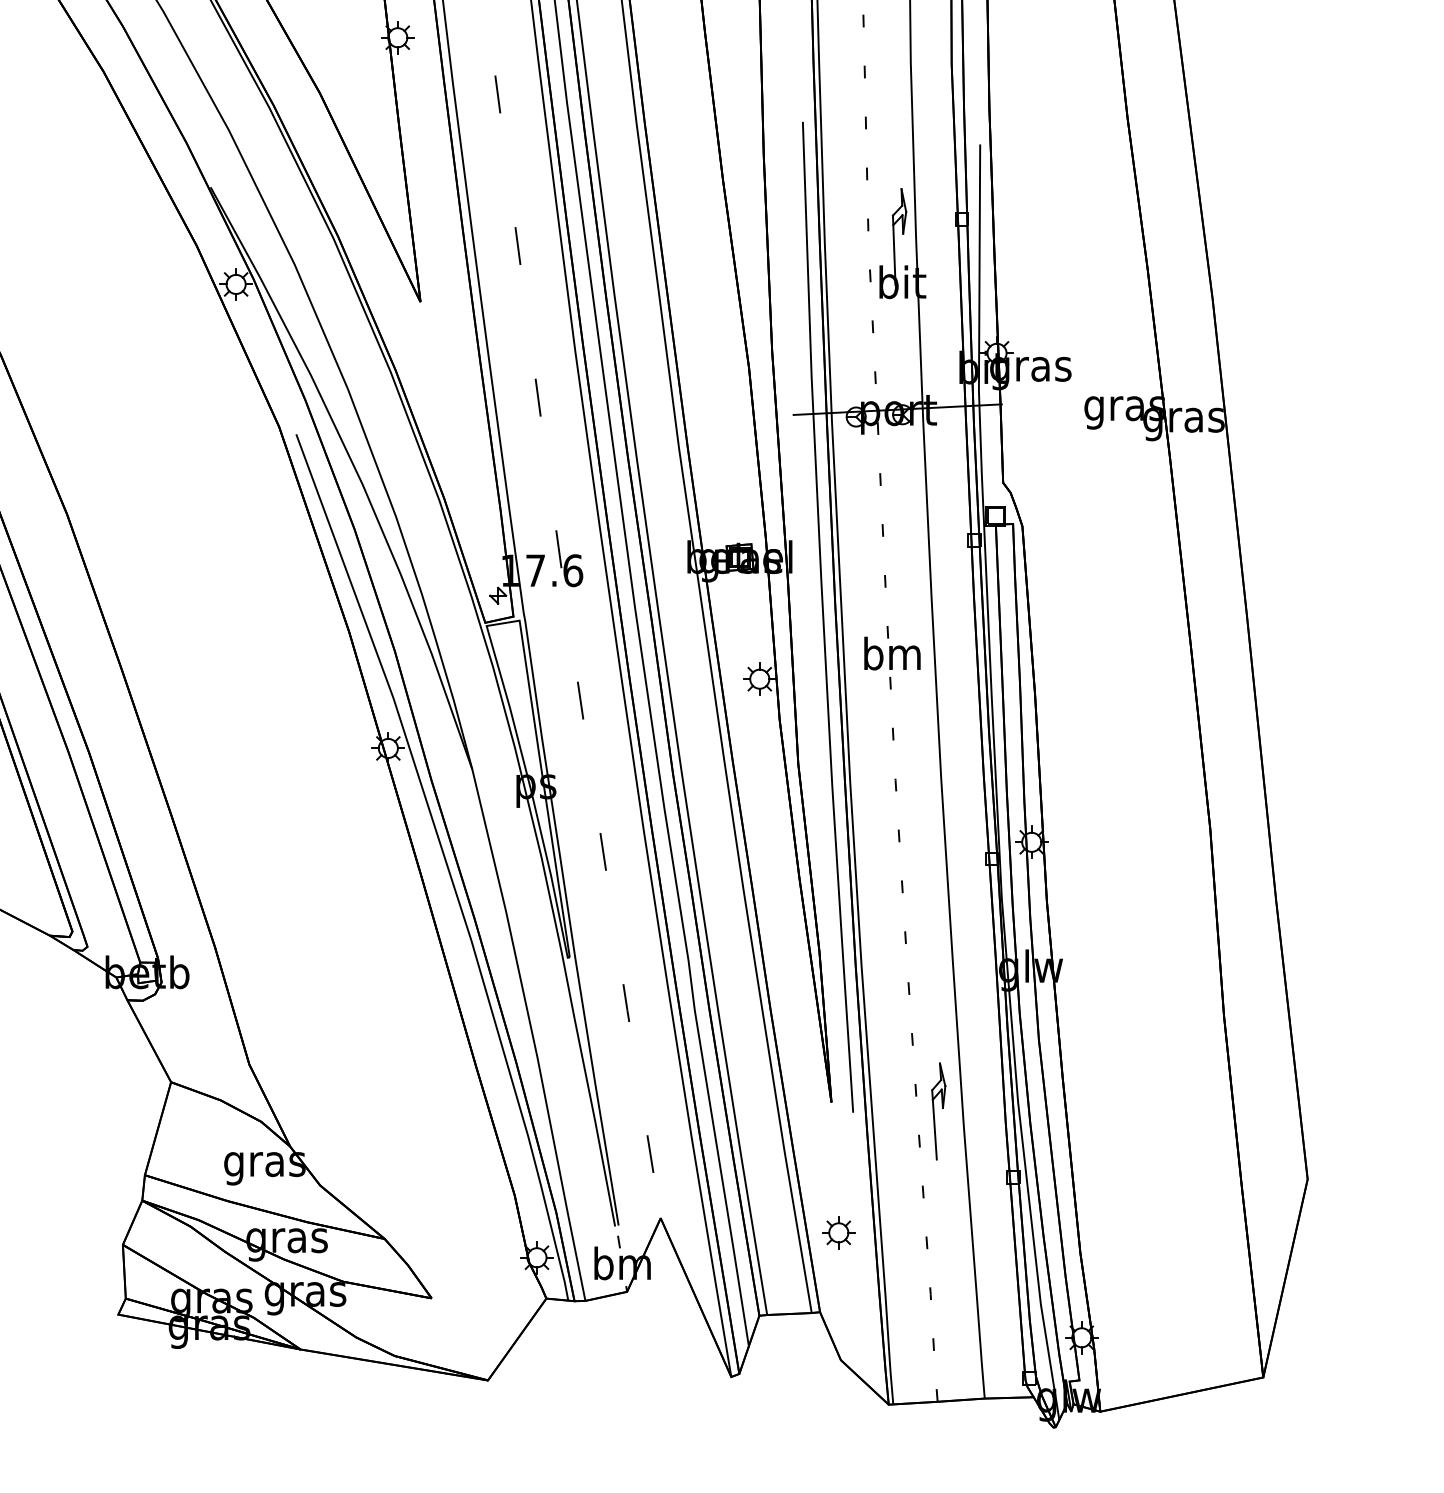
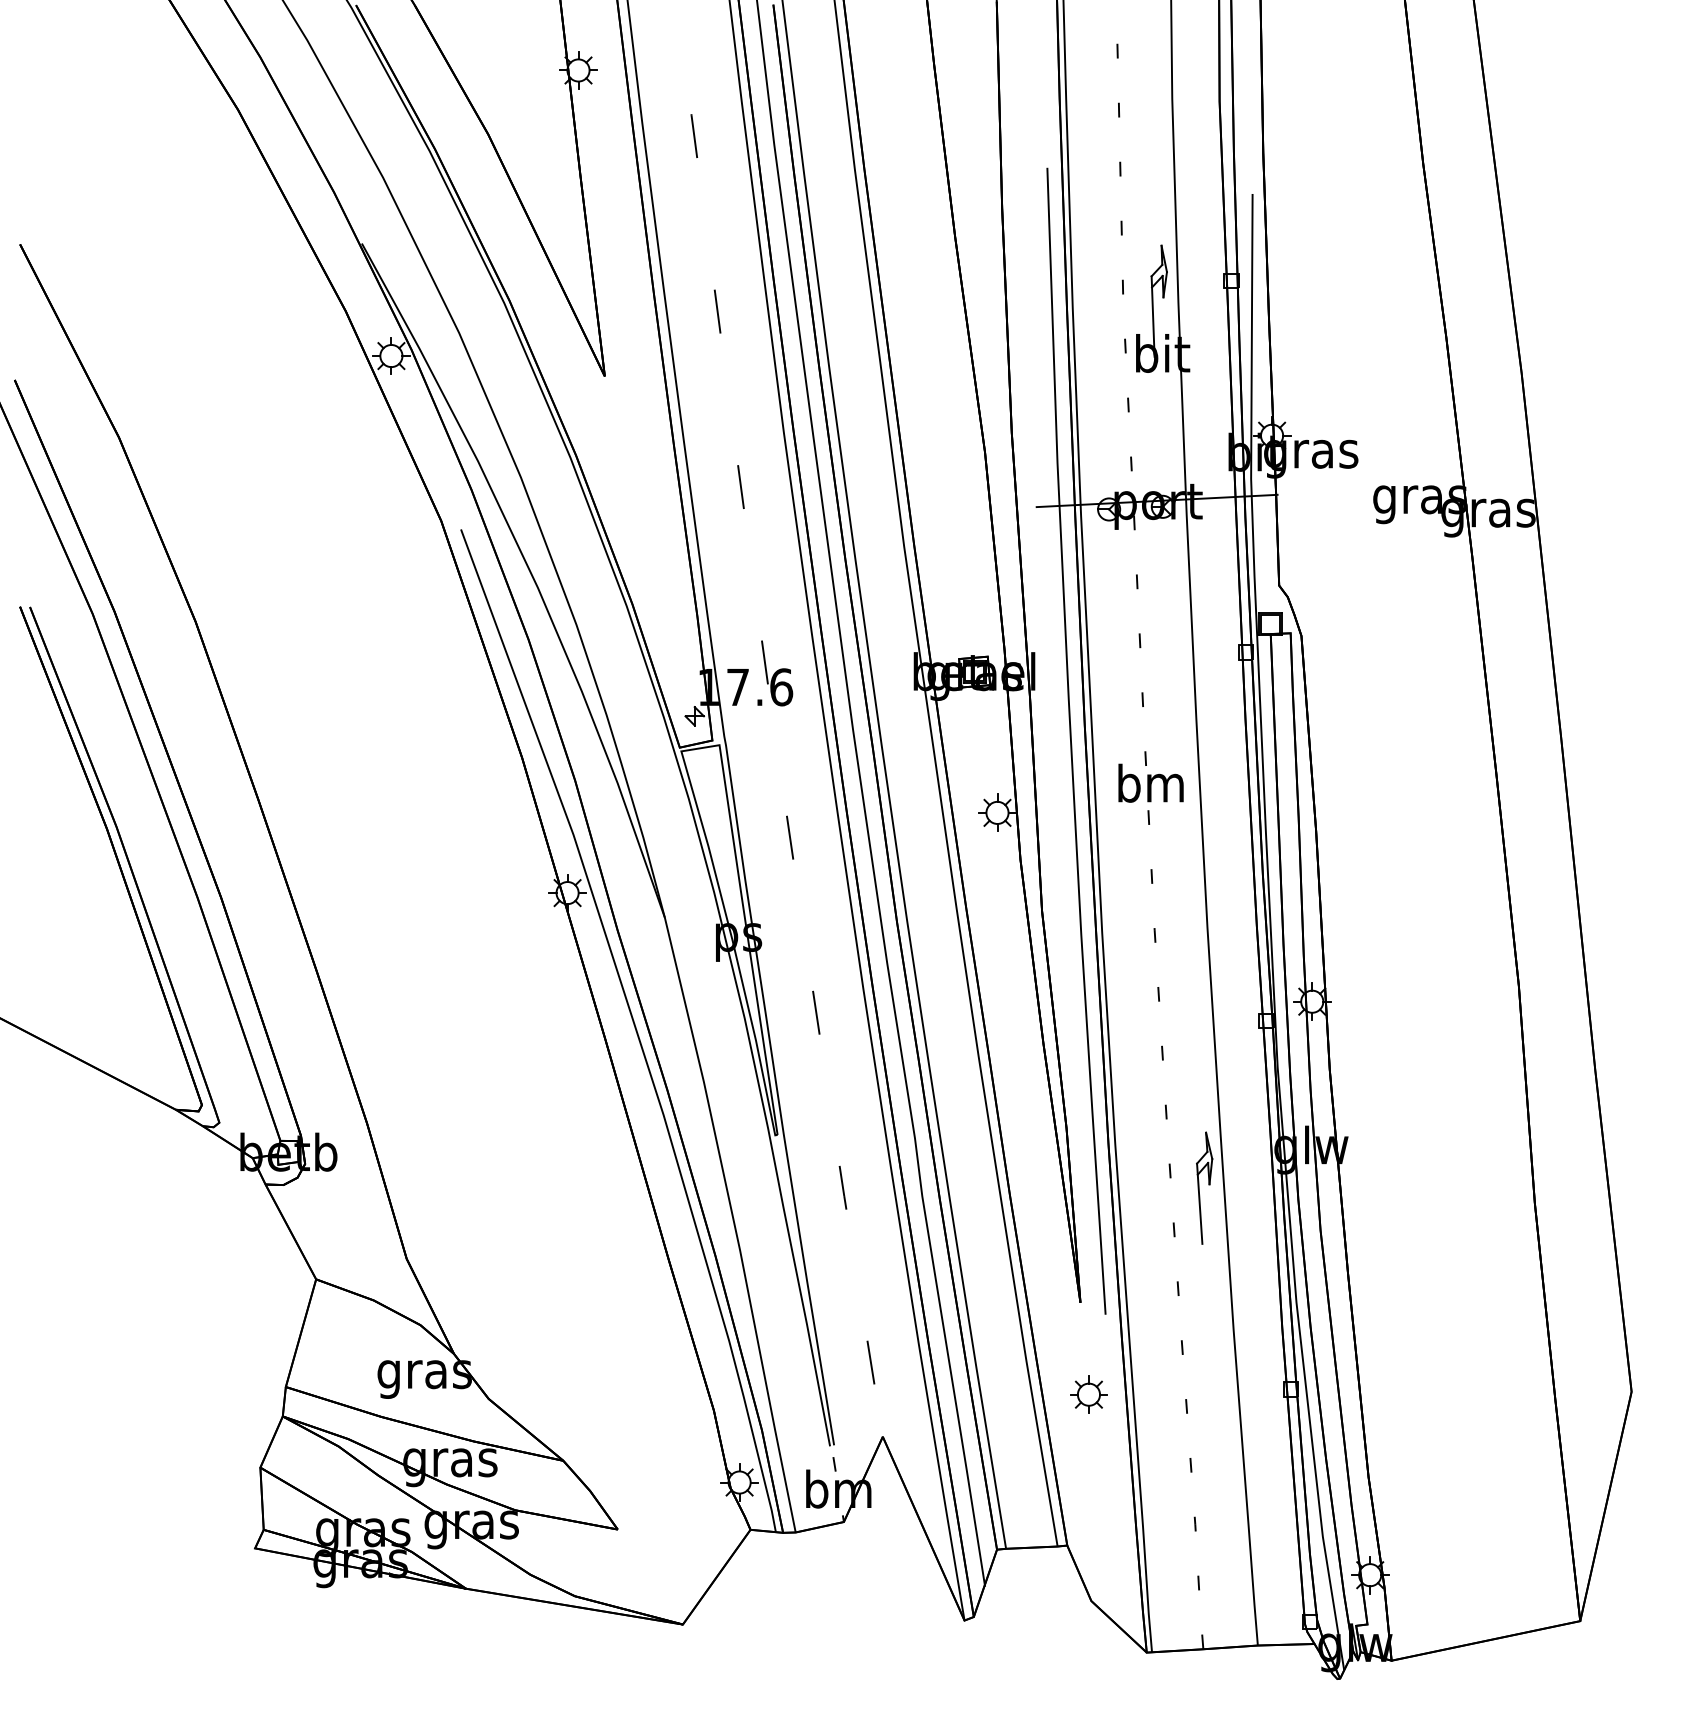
part: (938, 1110) -> (1204, 1187), moved
part: (838, 1232) -> (1088, 1394), moved

